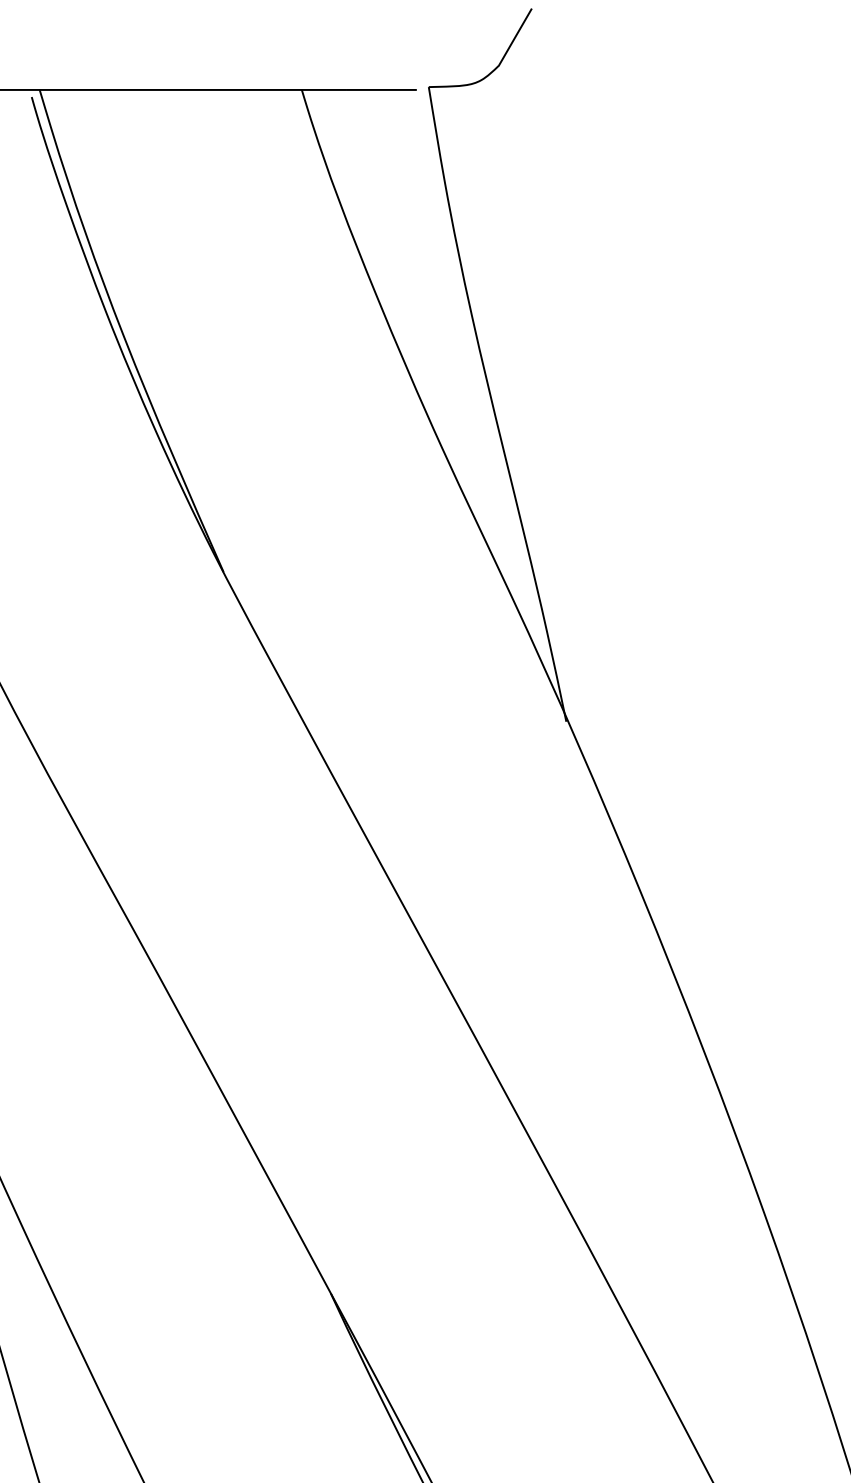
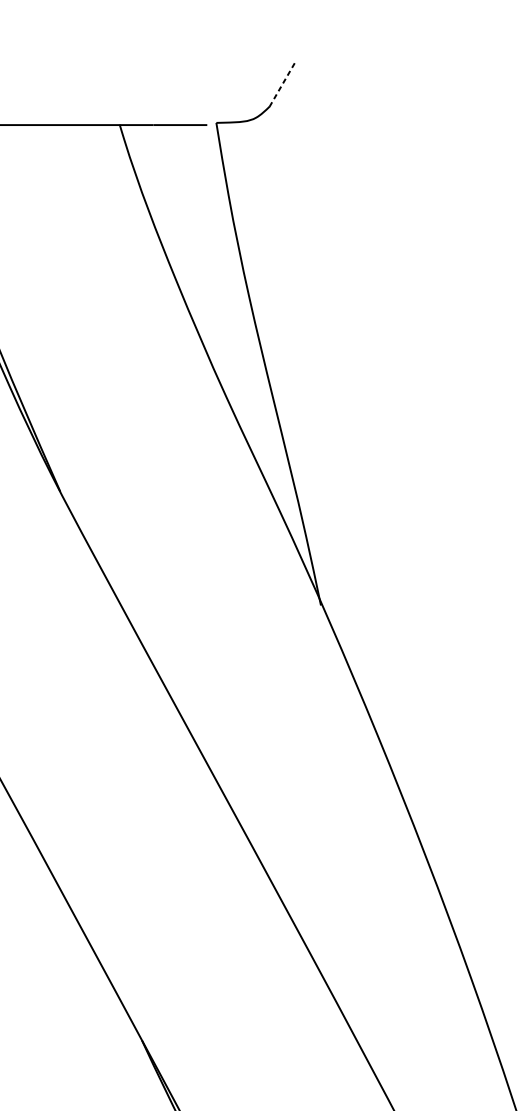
line: (515, 37) -> (282, 85), solid -> dashed

